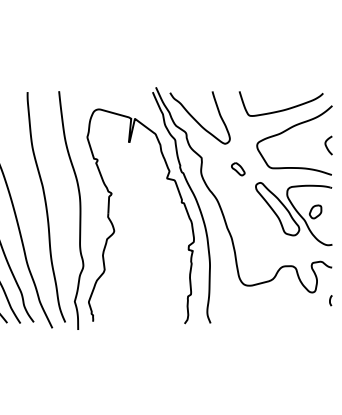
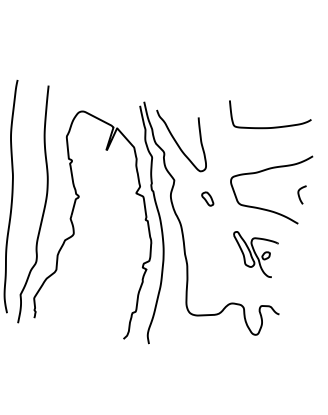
curve: (281, 109) -> (267, 126), moved
part: (293, 214) -> (252, 254), size x0.6
curve: (330, 300) -> (271, 346), removed

